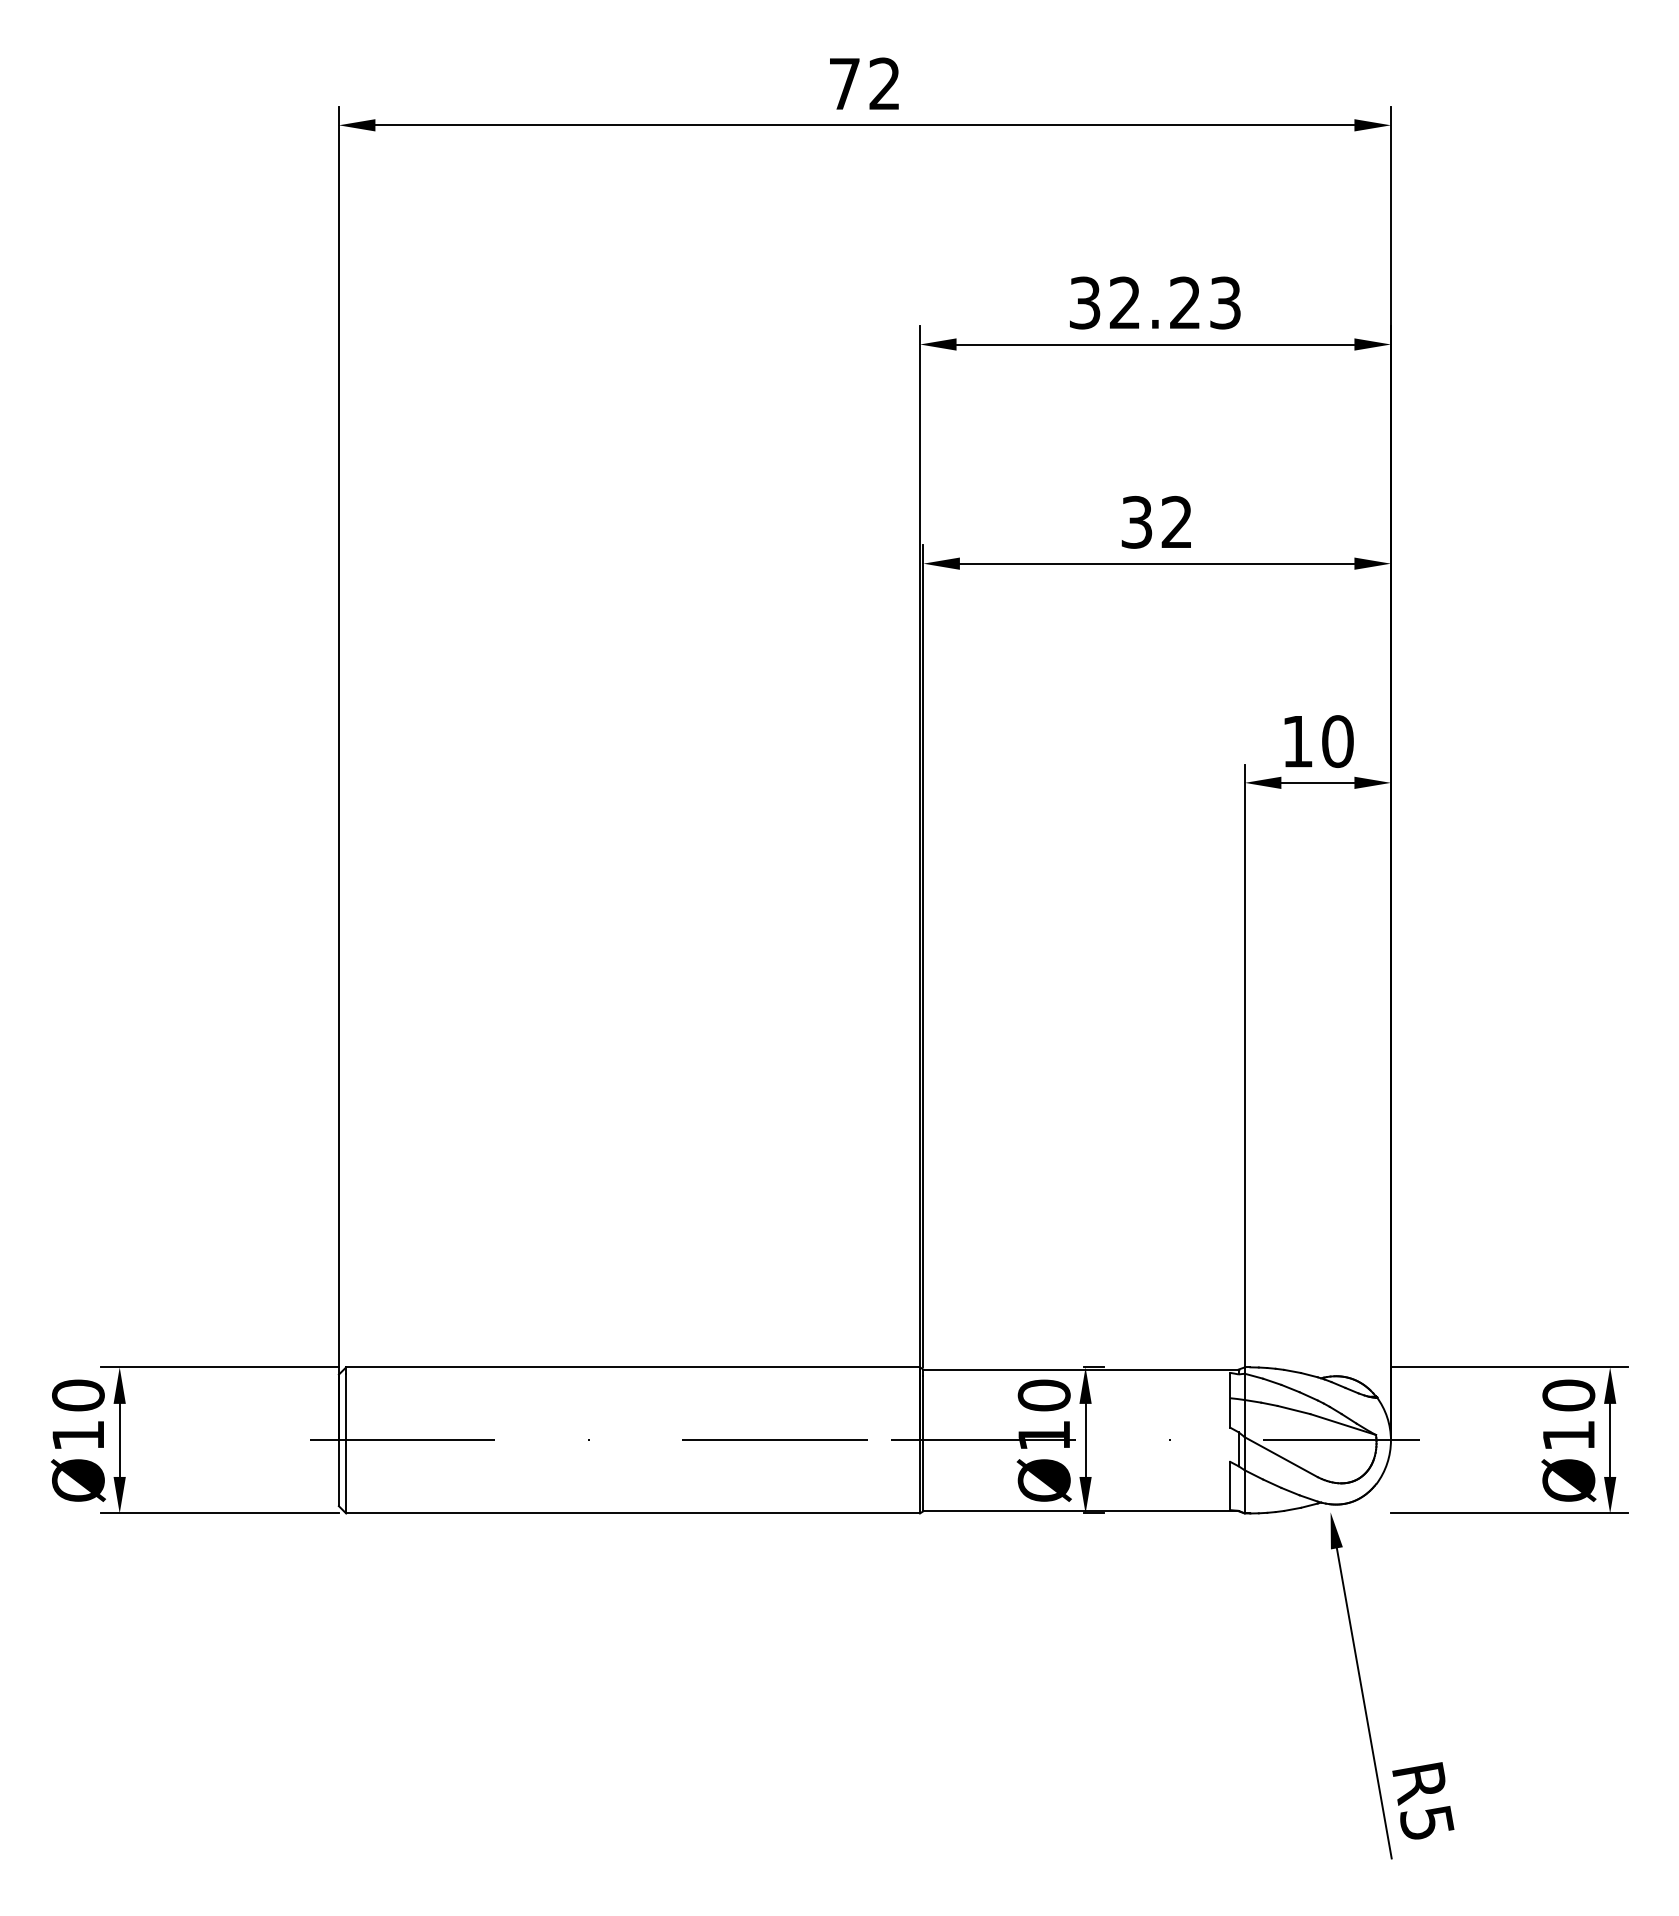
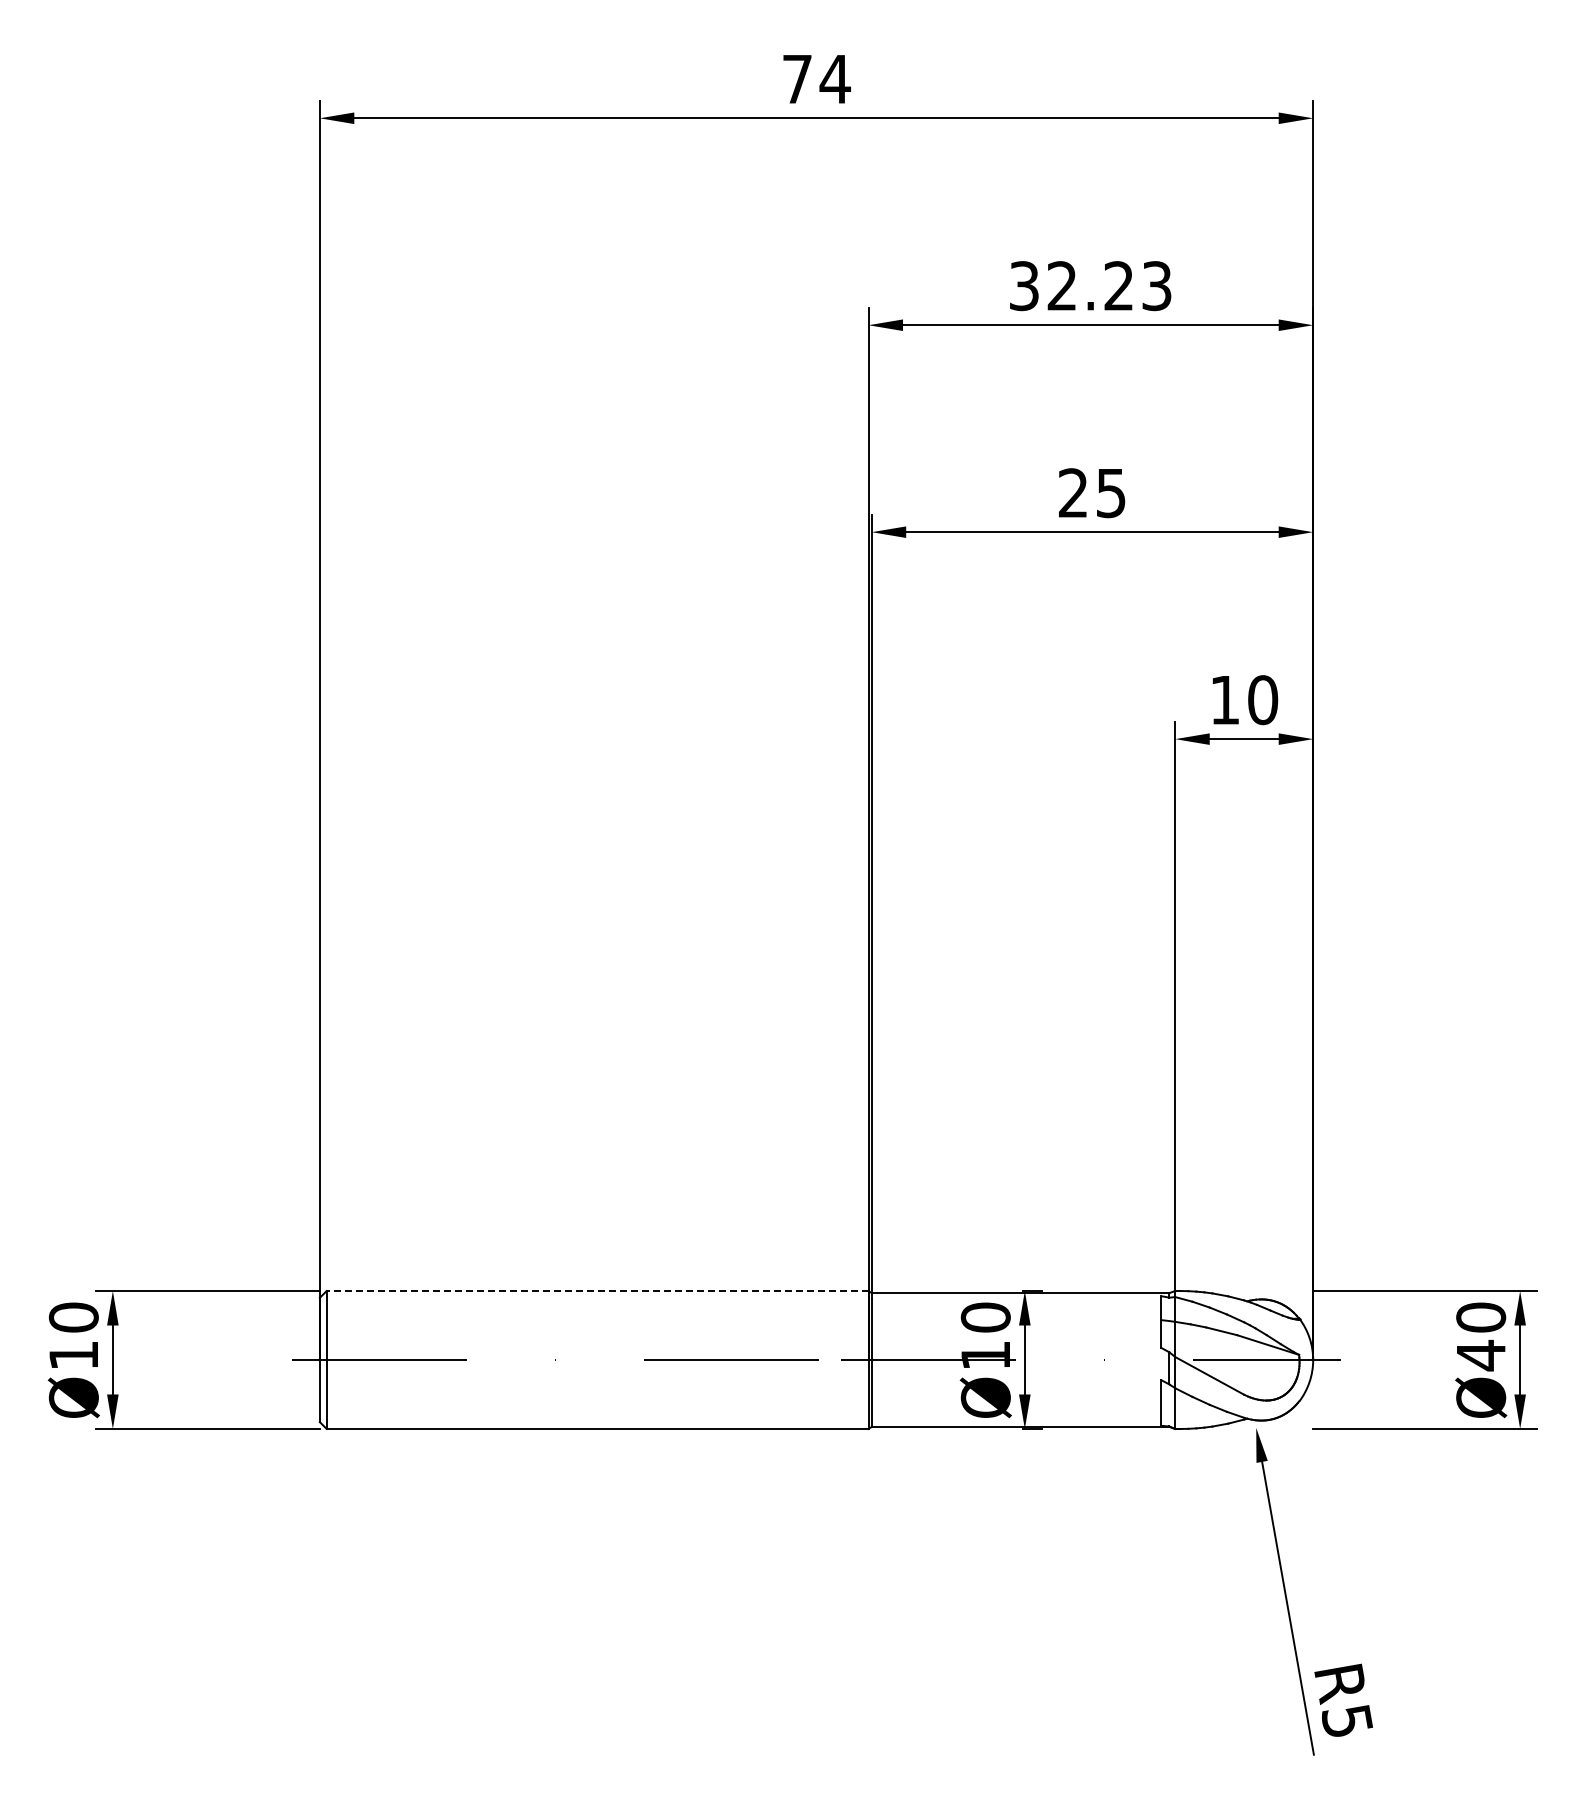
text: (885, 83) -> (835, 78), 72 -> 74
text: (1157, 522) -> (1092, 493), 32 -> 25
line: (632, 1367) -> (597, 1291), solid -> dashed
text: (1569, 1435) -> (1481, 1355), Ø10 -> Ø40

